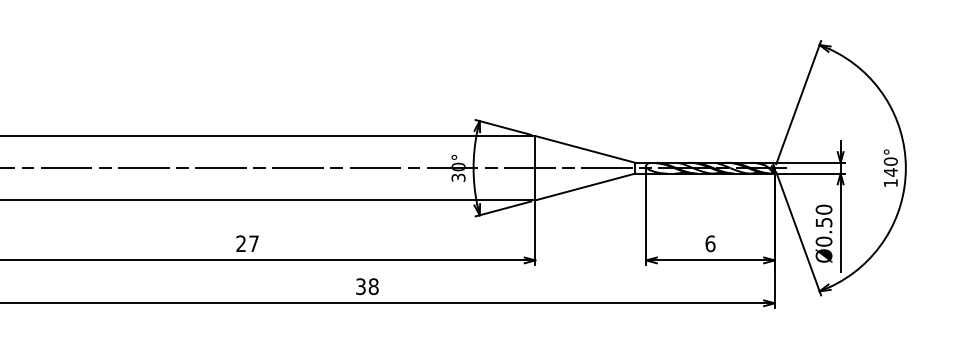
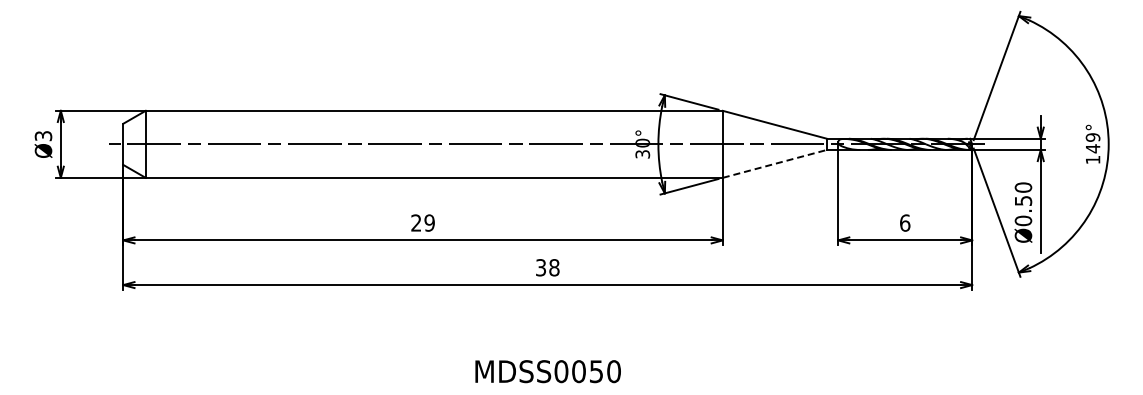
text: (891, 161) -> (1093, 137), 140° -> 149°
line: (585, 186) -> (774, 163), solid -> dashed
text: (253, 243) -> (429, 222), 27 -> 29

